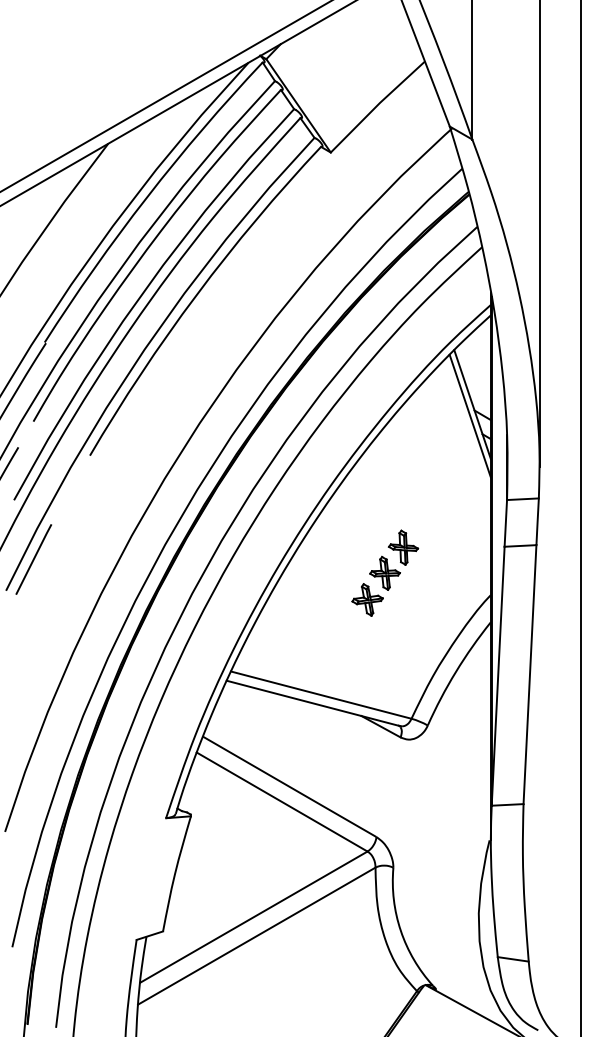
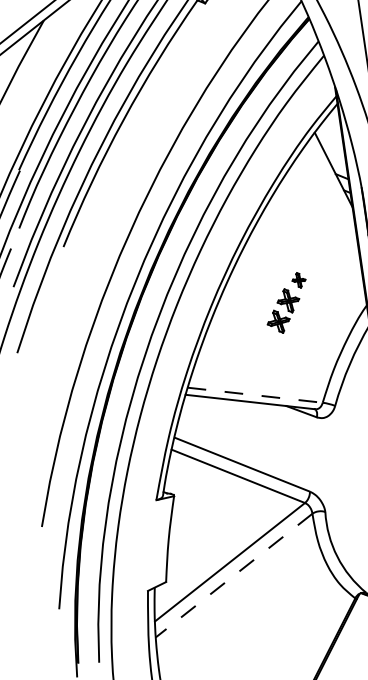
line: (469, 415) -> (332, 178), removed
part: (403, 547) -> (298, 280), size x0.6
line: (33, 559) -> (33, 327), removed
line: (321, 695) -> (255, 395), solid -> dashed
line: (256, 936) -> (233, 575), solid -> dashed

